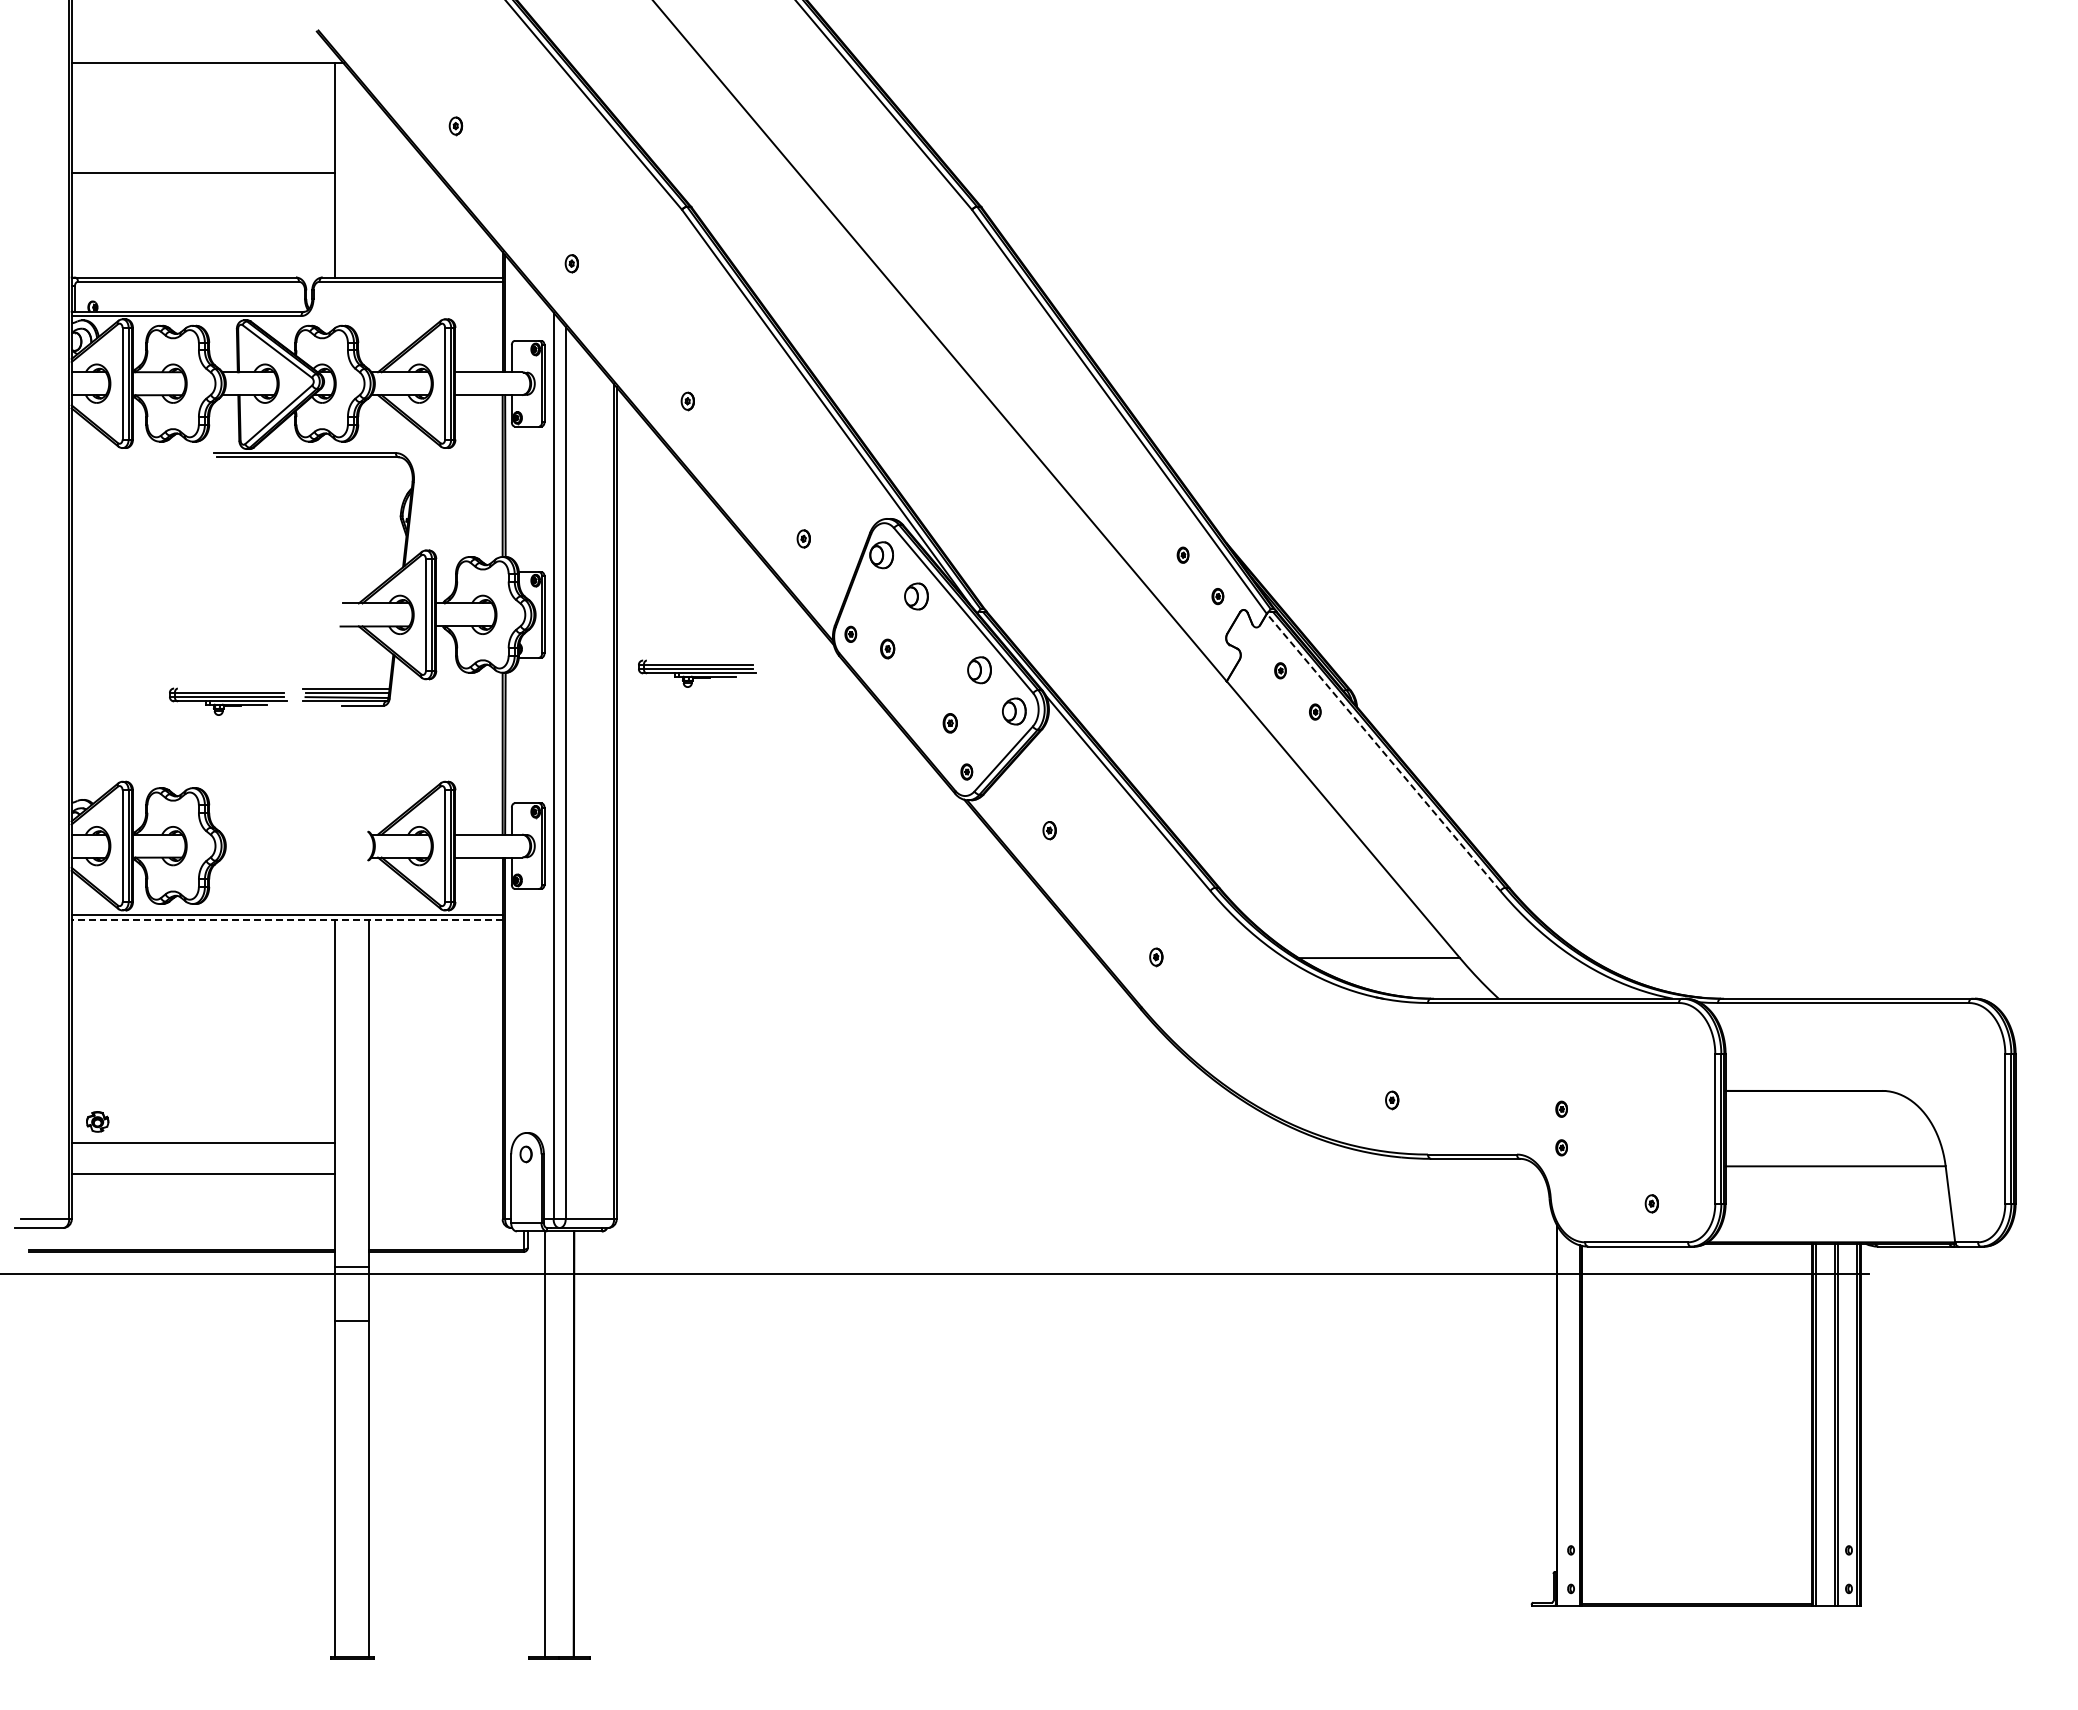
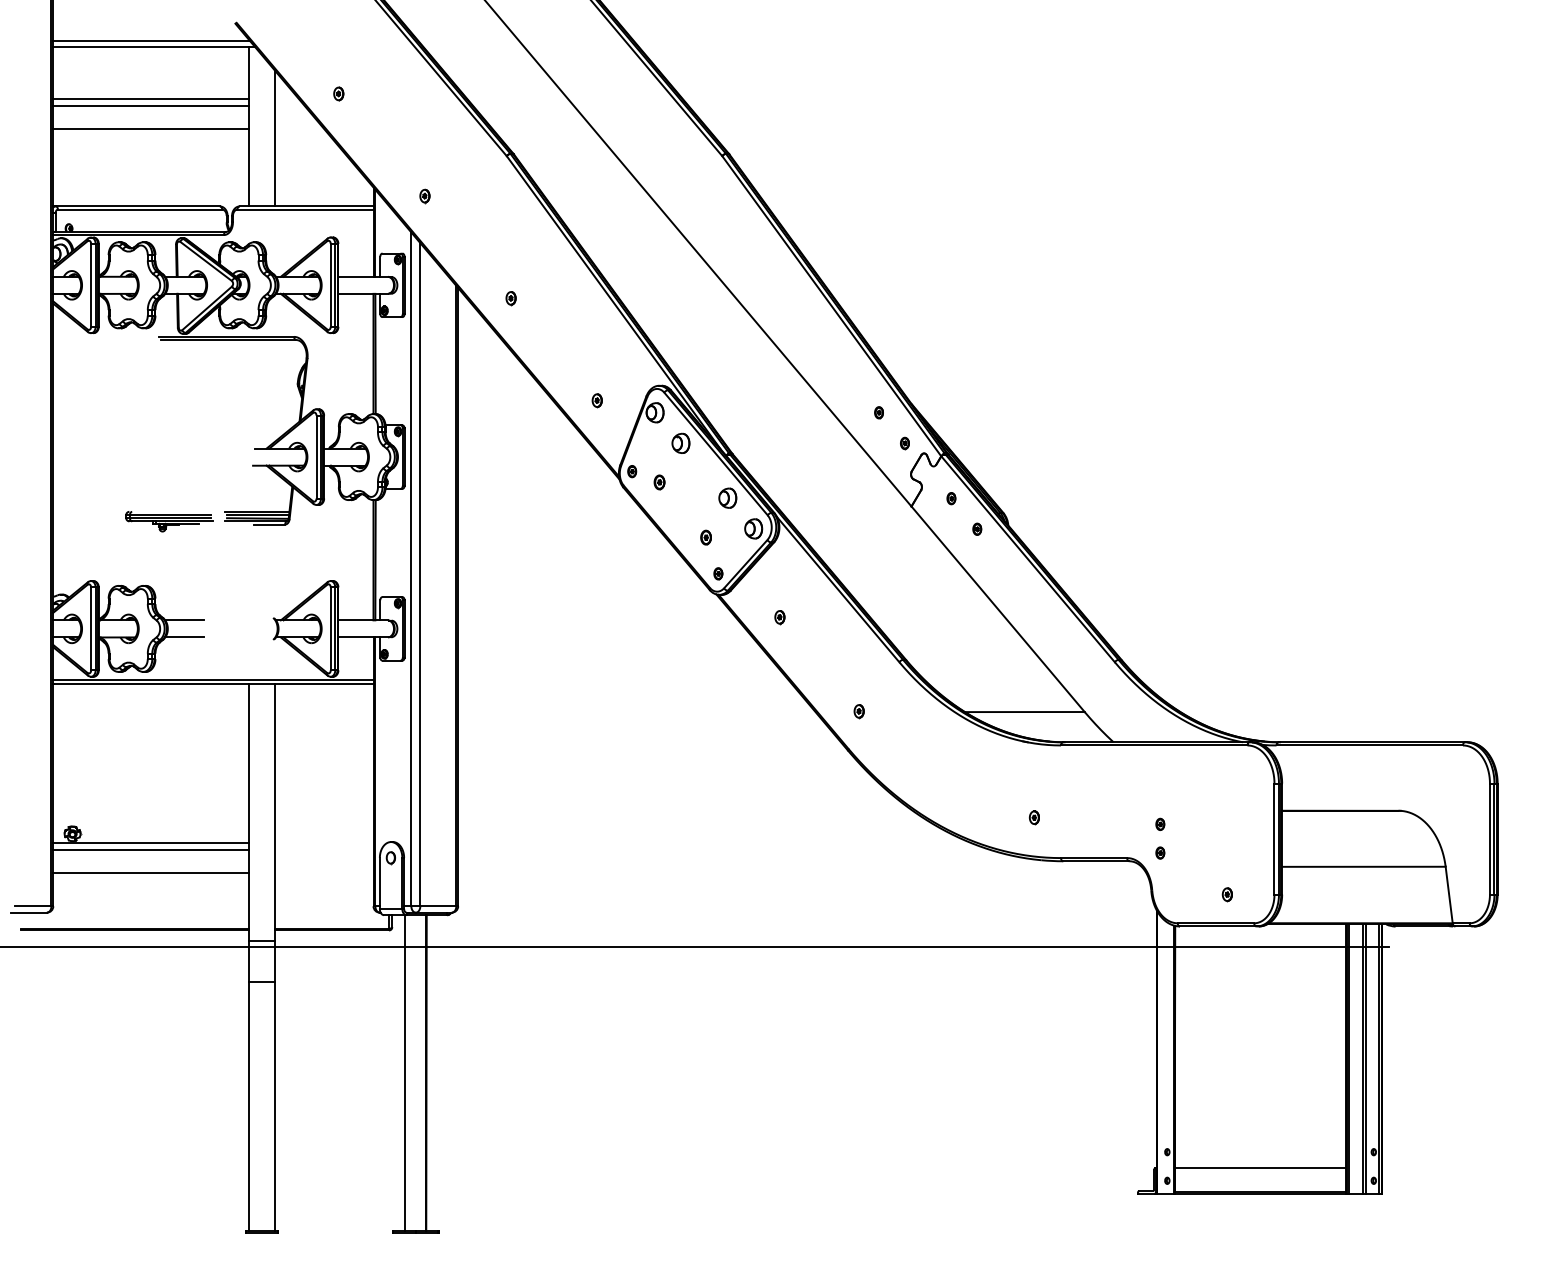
line: (203, 54) -> (151, 40), added
line: (203, 133) -> (151, 99), added
line: (203, 142) -> (151, 106), added
line: (369, 185) -> (274, 138), added
part: (697, 673) -> (518, 500), removed
line: (1383, 752) -> (1027, 559), dashed -> solid
line: (248, 834) -> (184, 620), added
line: (248, 857) -> (184, 637), added
line: (287, 919) -> (213, 683), dashed -> solid
line: (203, 1134) -> (151, 843), added
line: (1696, 1571) -> (1260, 1167), added

